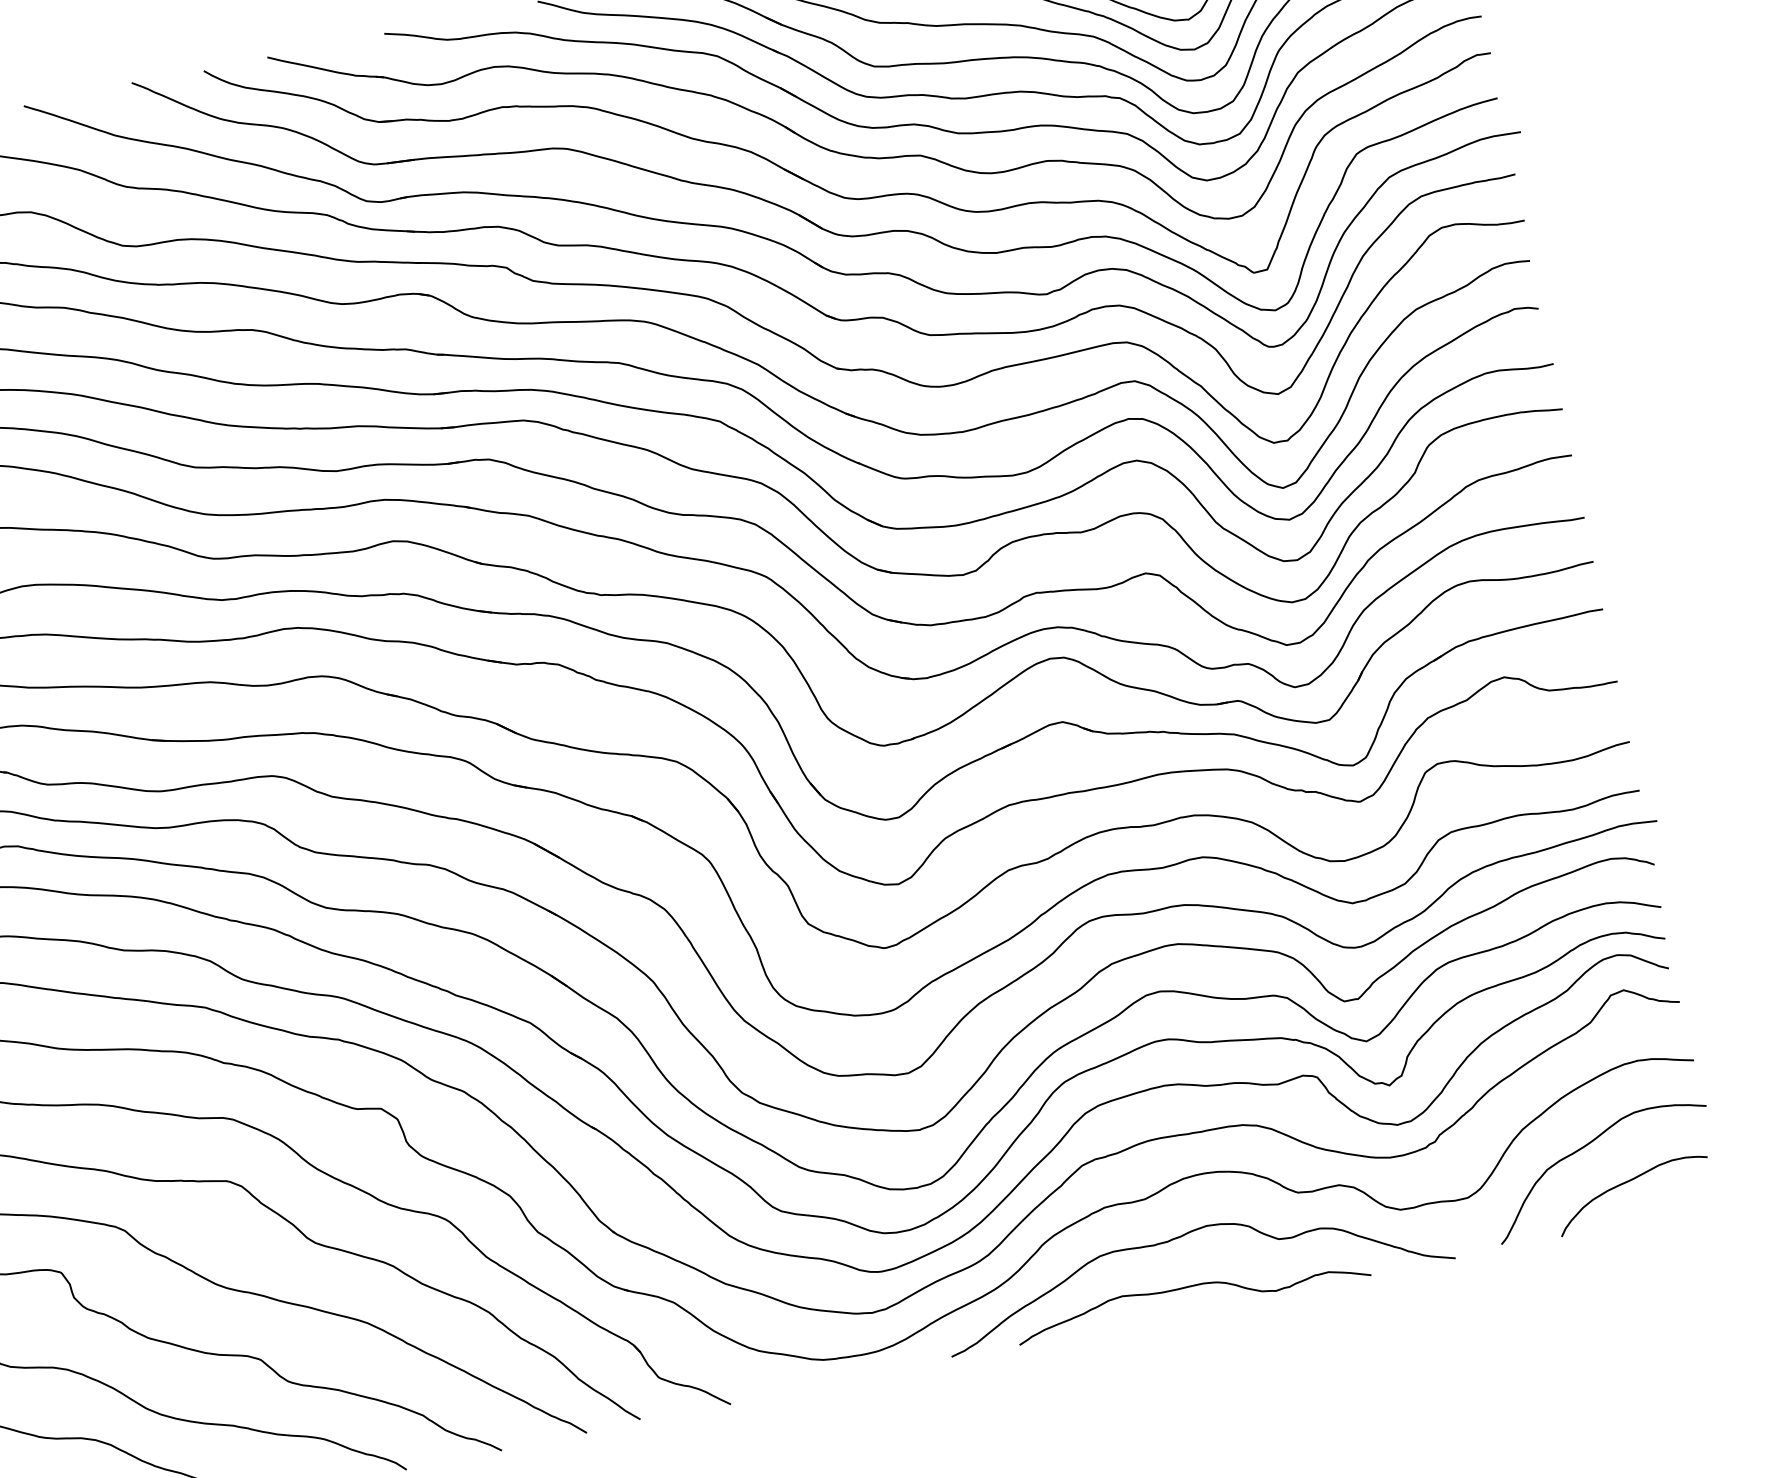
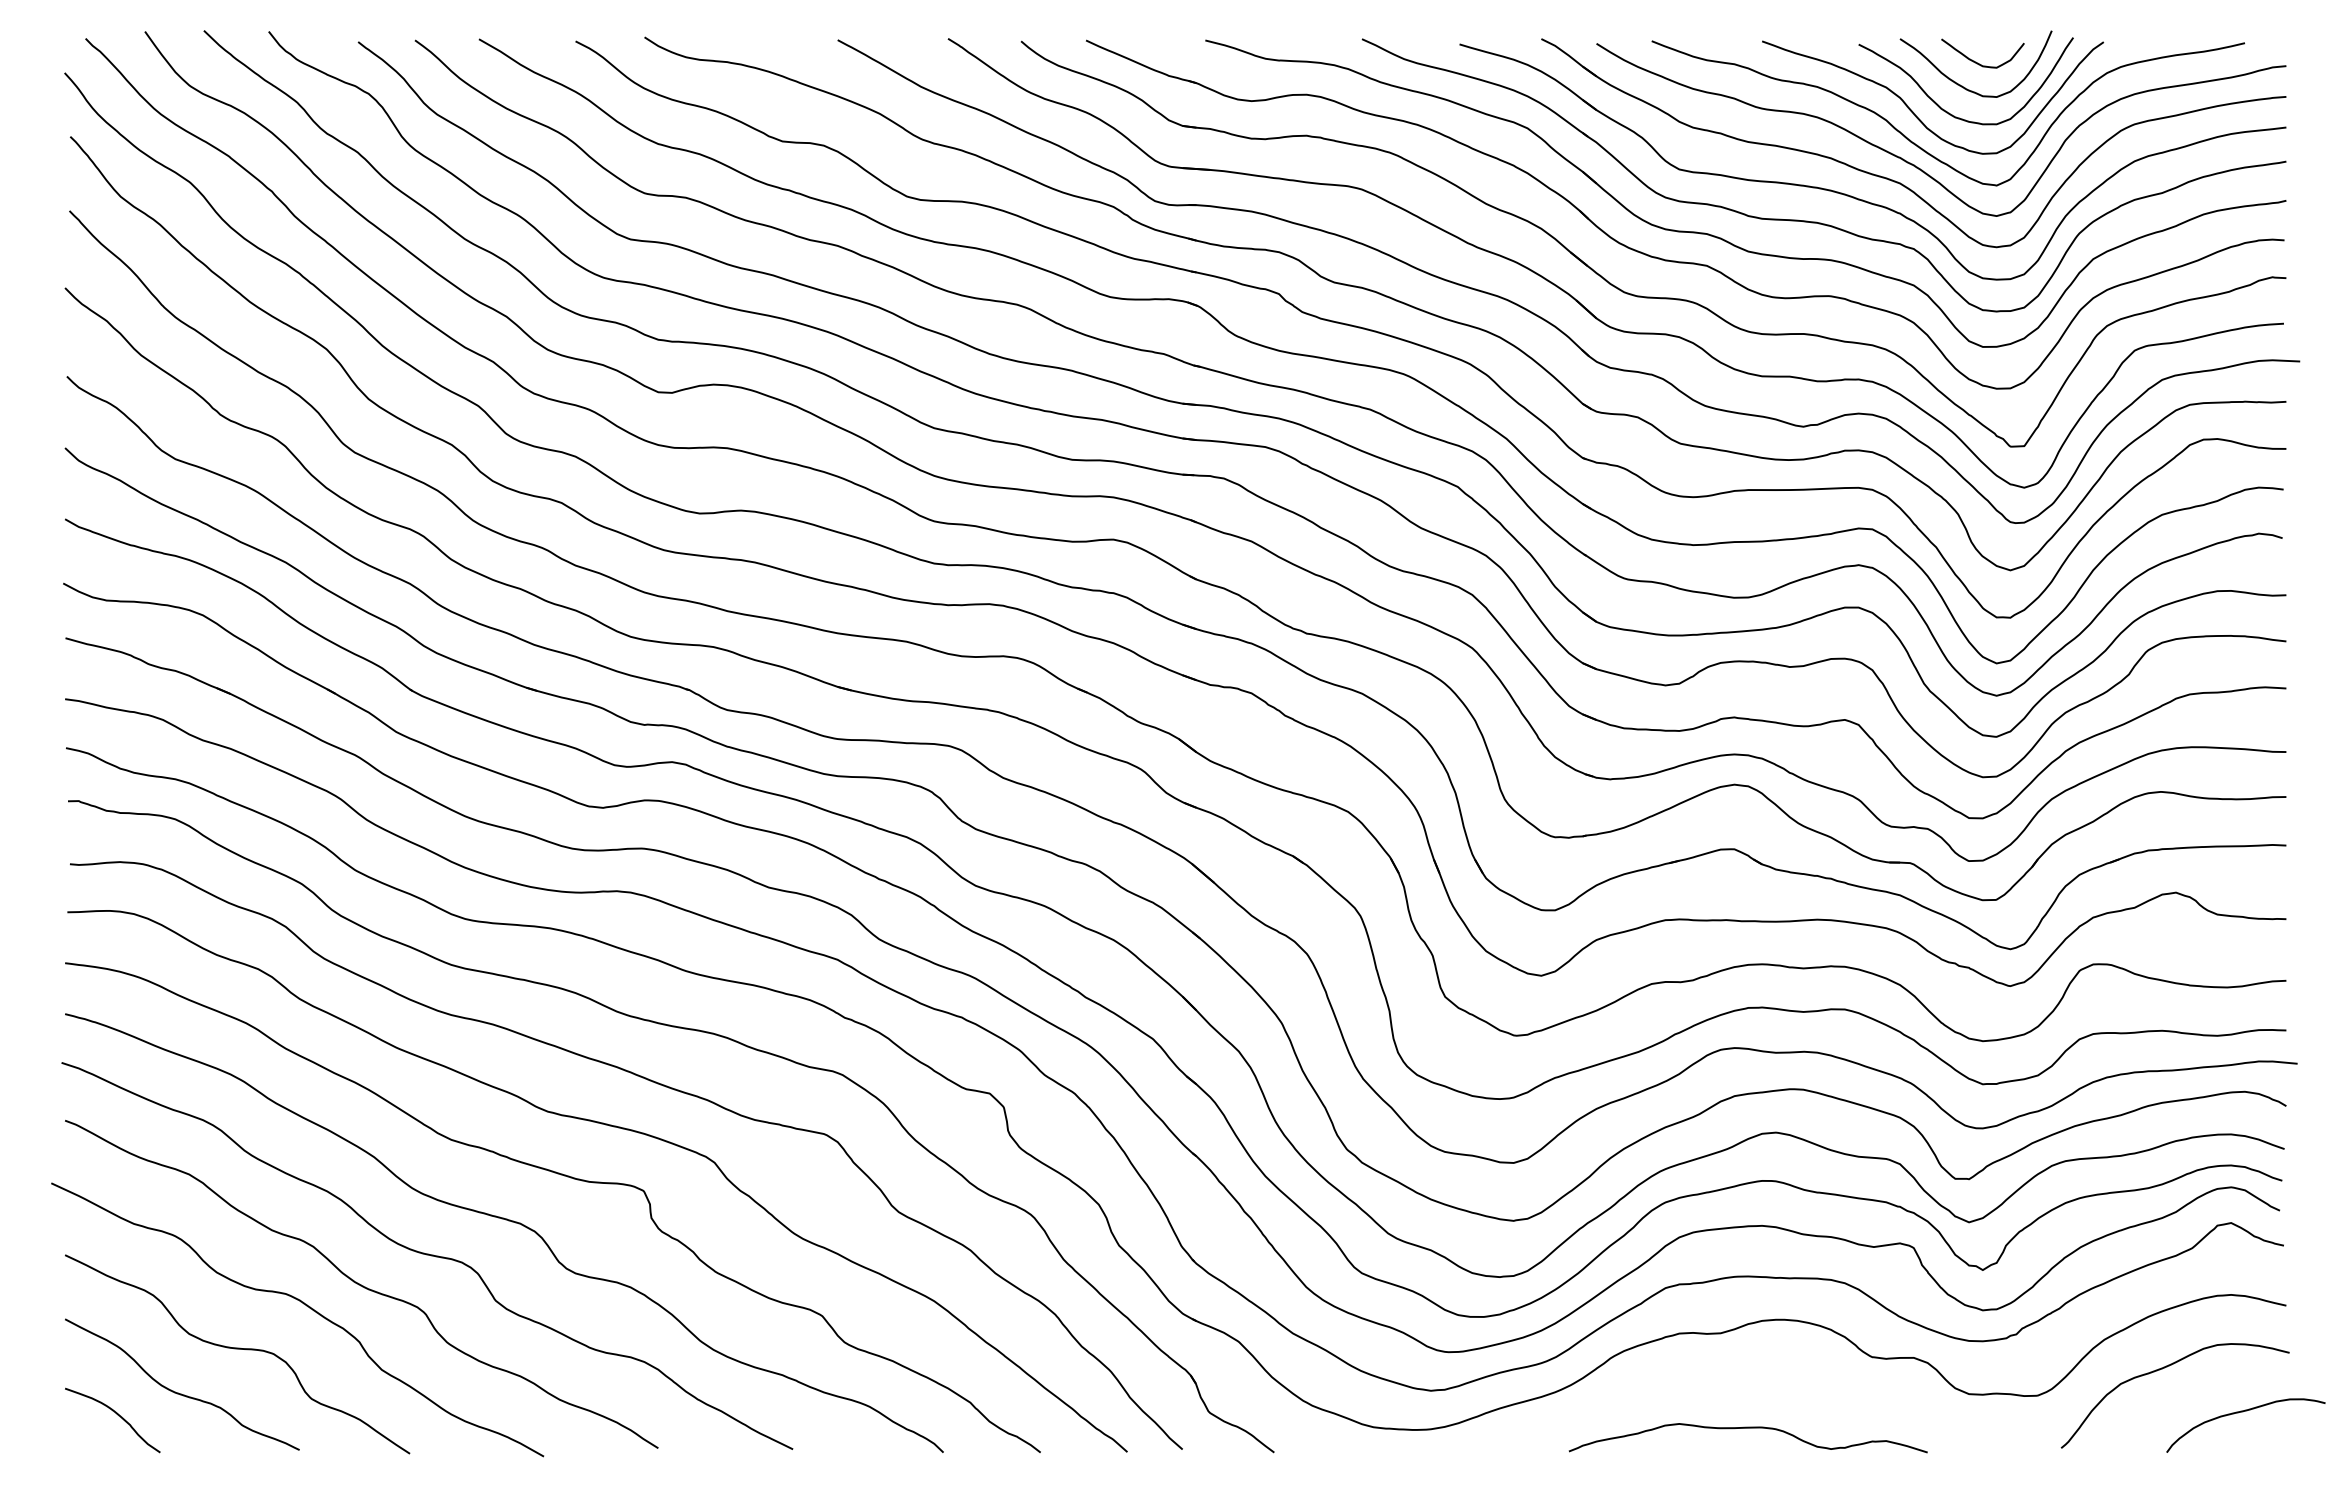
curve: (1629, 1182) -> (2243, 1412), moved
curve: (1183, 1236) -> (1751, 1377), removed

